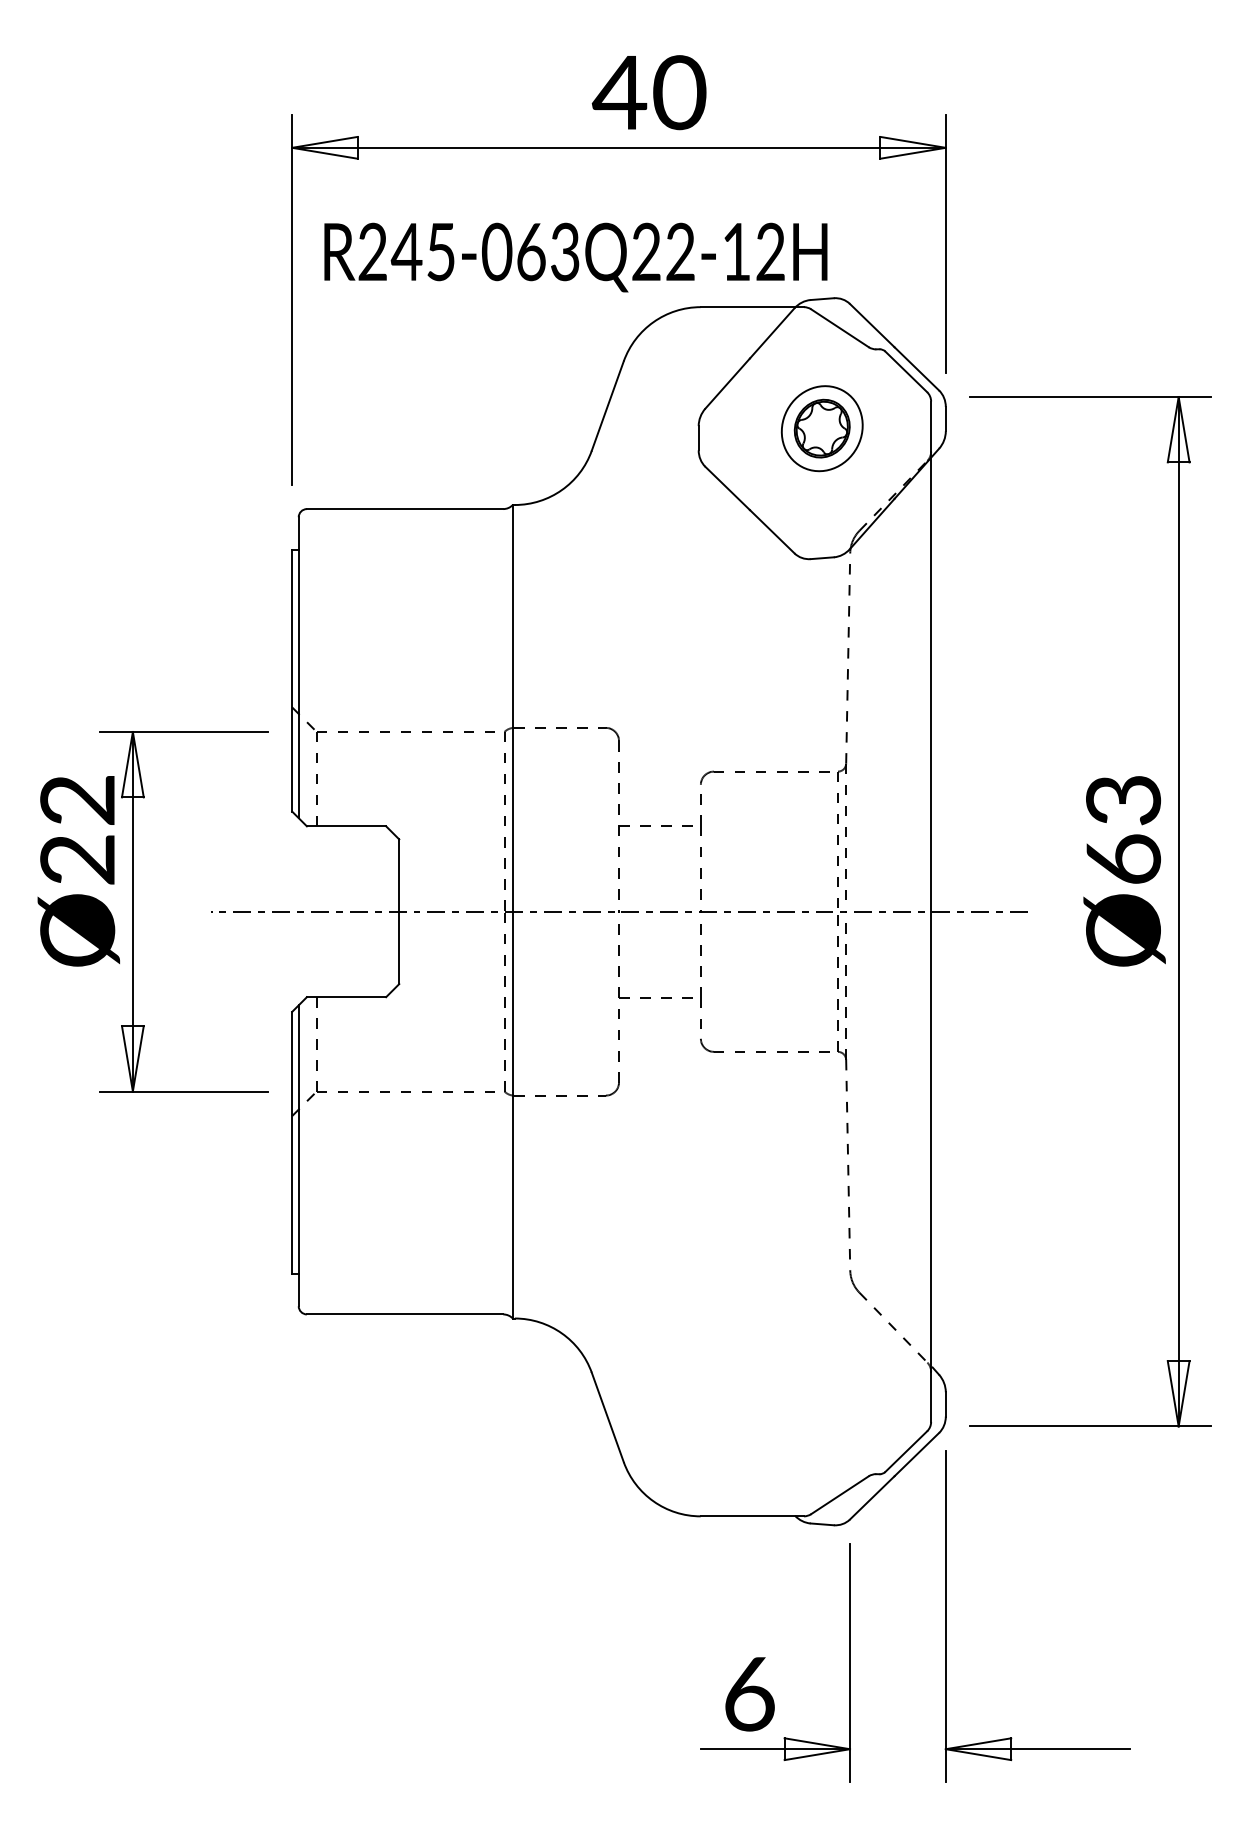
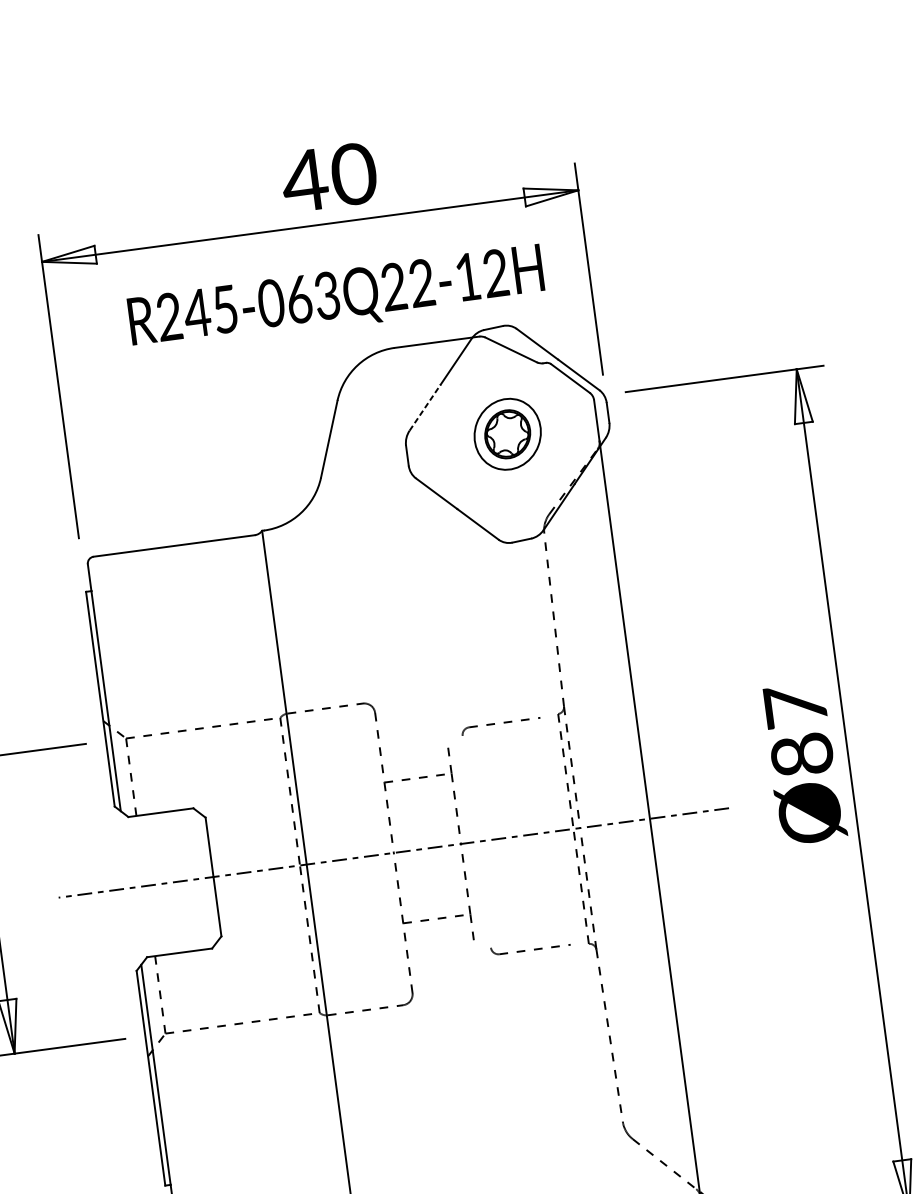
text: (575, 257) -> (336, 299), moved
line: (727, 383) -> (425, 407), solid -> dashed
part: (764, 777) -> (498, 726), size x0.7
text: (1123, 829) -> (798, 730), Ø63 -> Ø87
part: (764, 1045) -> (527, 946), size x0.7

